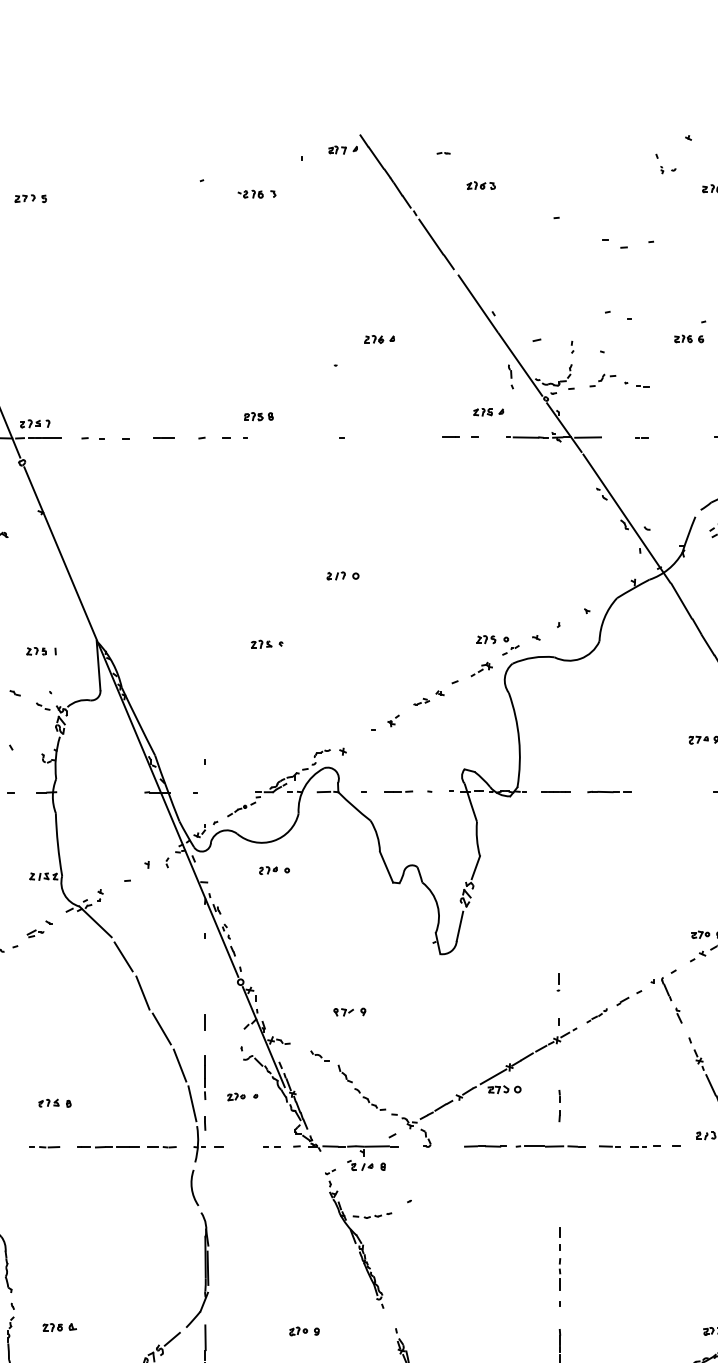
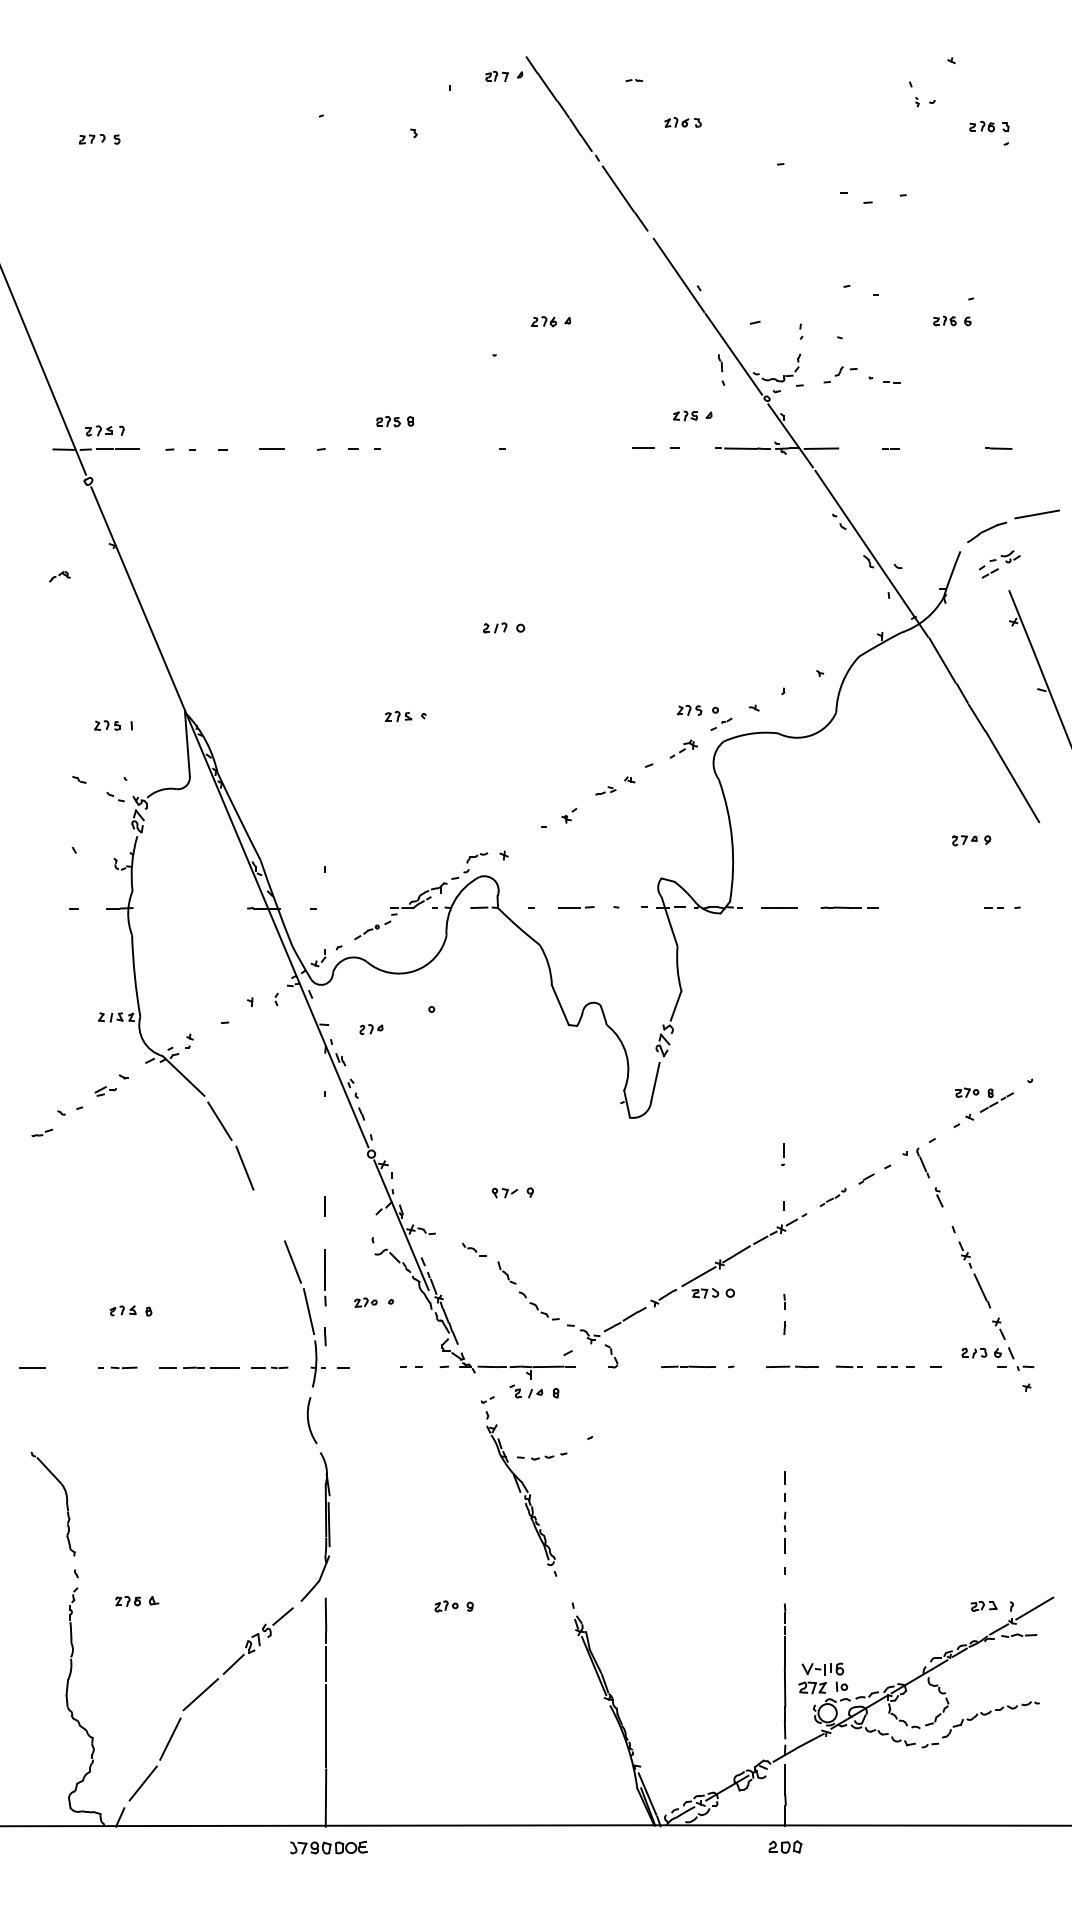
part: (250, 194) -> (384, 133), removed
part: (268, 870) -> (371, 1029), moved
line: (161, 1028) -> (269, 1214), removed
line: (534, 1146) -> (751, 1366), removed

